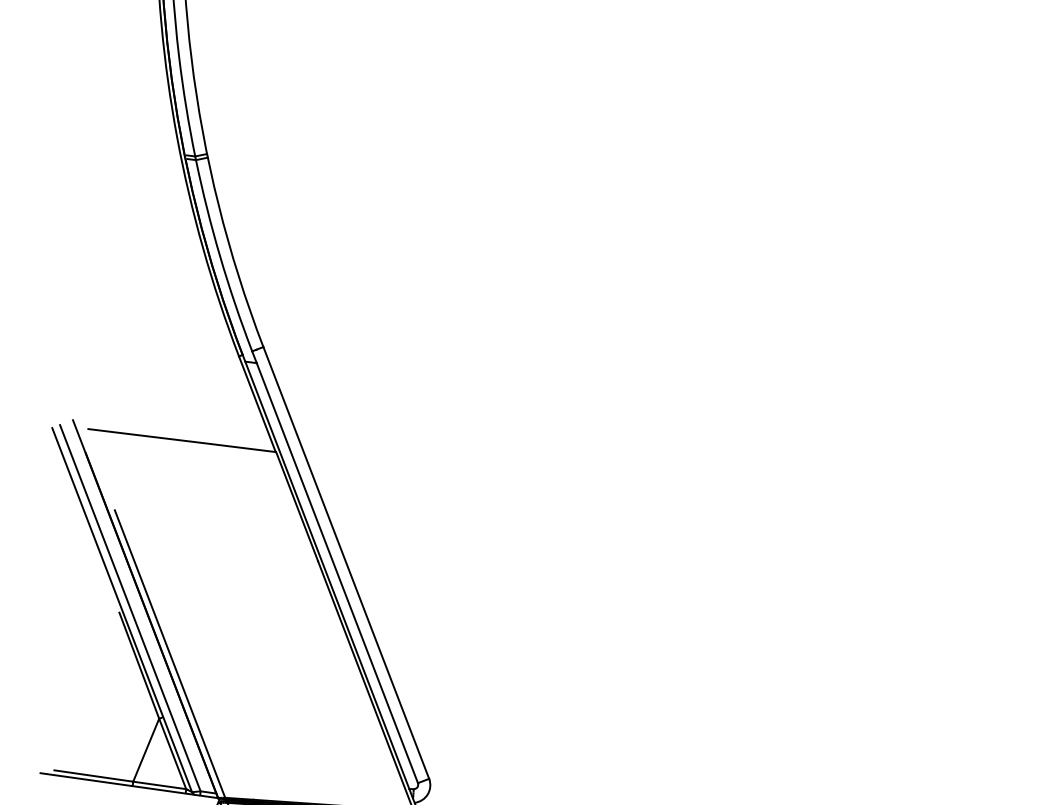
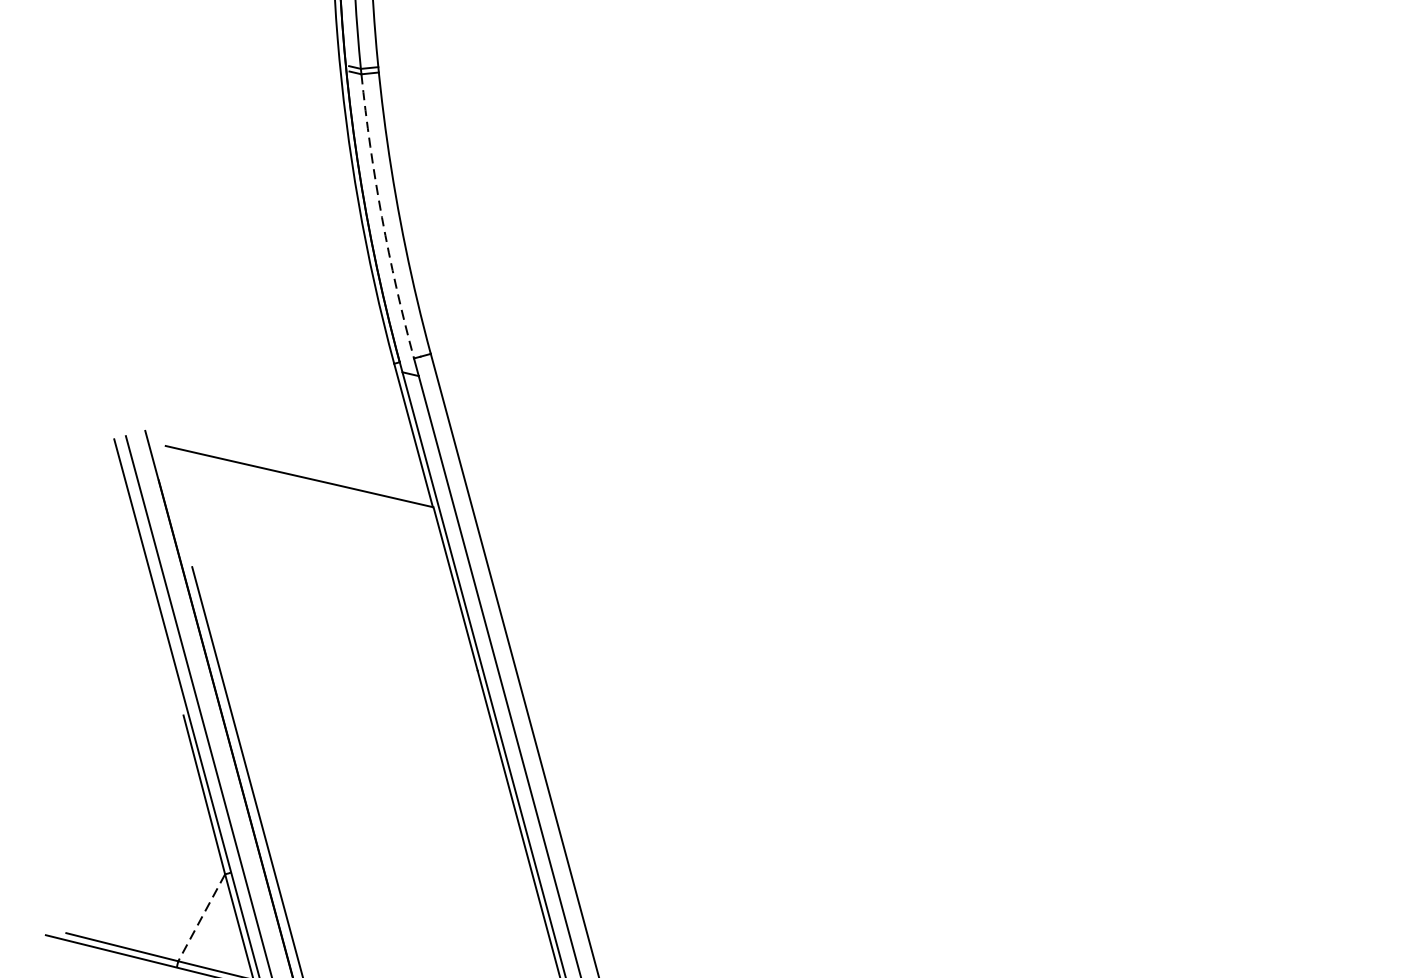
arc: (220, 256) -> (382, 216), solid -> dashed
line: (146, 750) -> (202, 918), solid -> dashed

